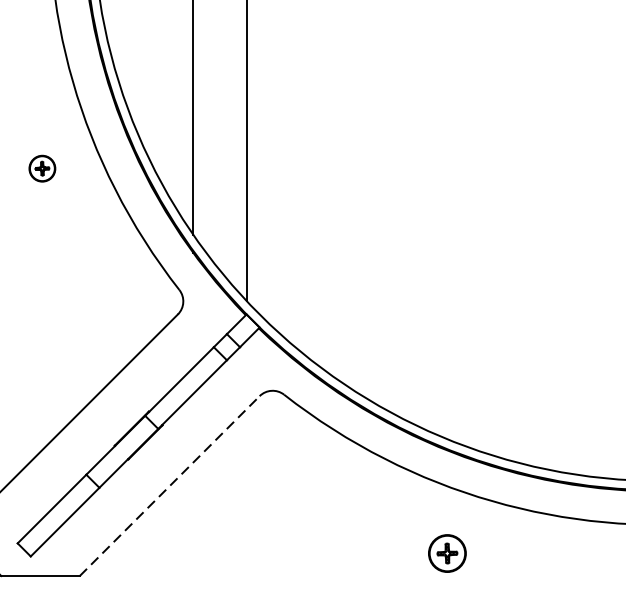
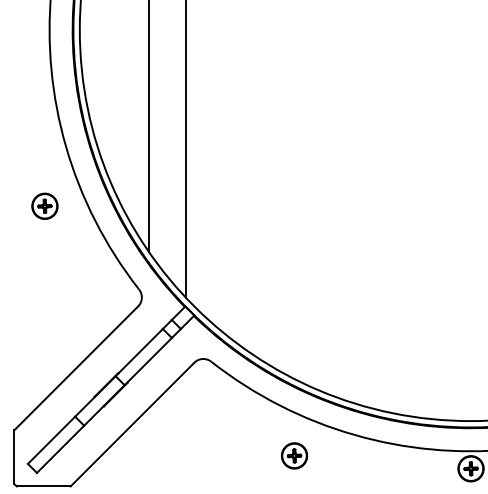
part: (41, 167) -> (44, 205), size x1.43
line: (169, 486) -> (132, 424), dashed -> solid
part: (447, 552) -> (294, 455), moved

